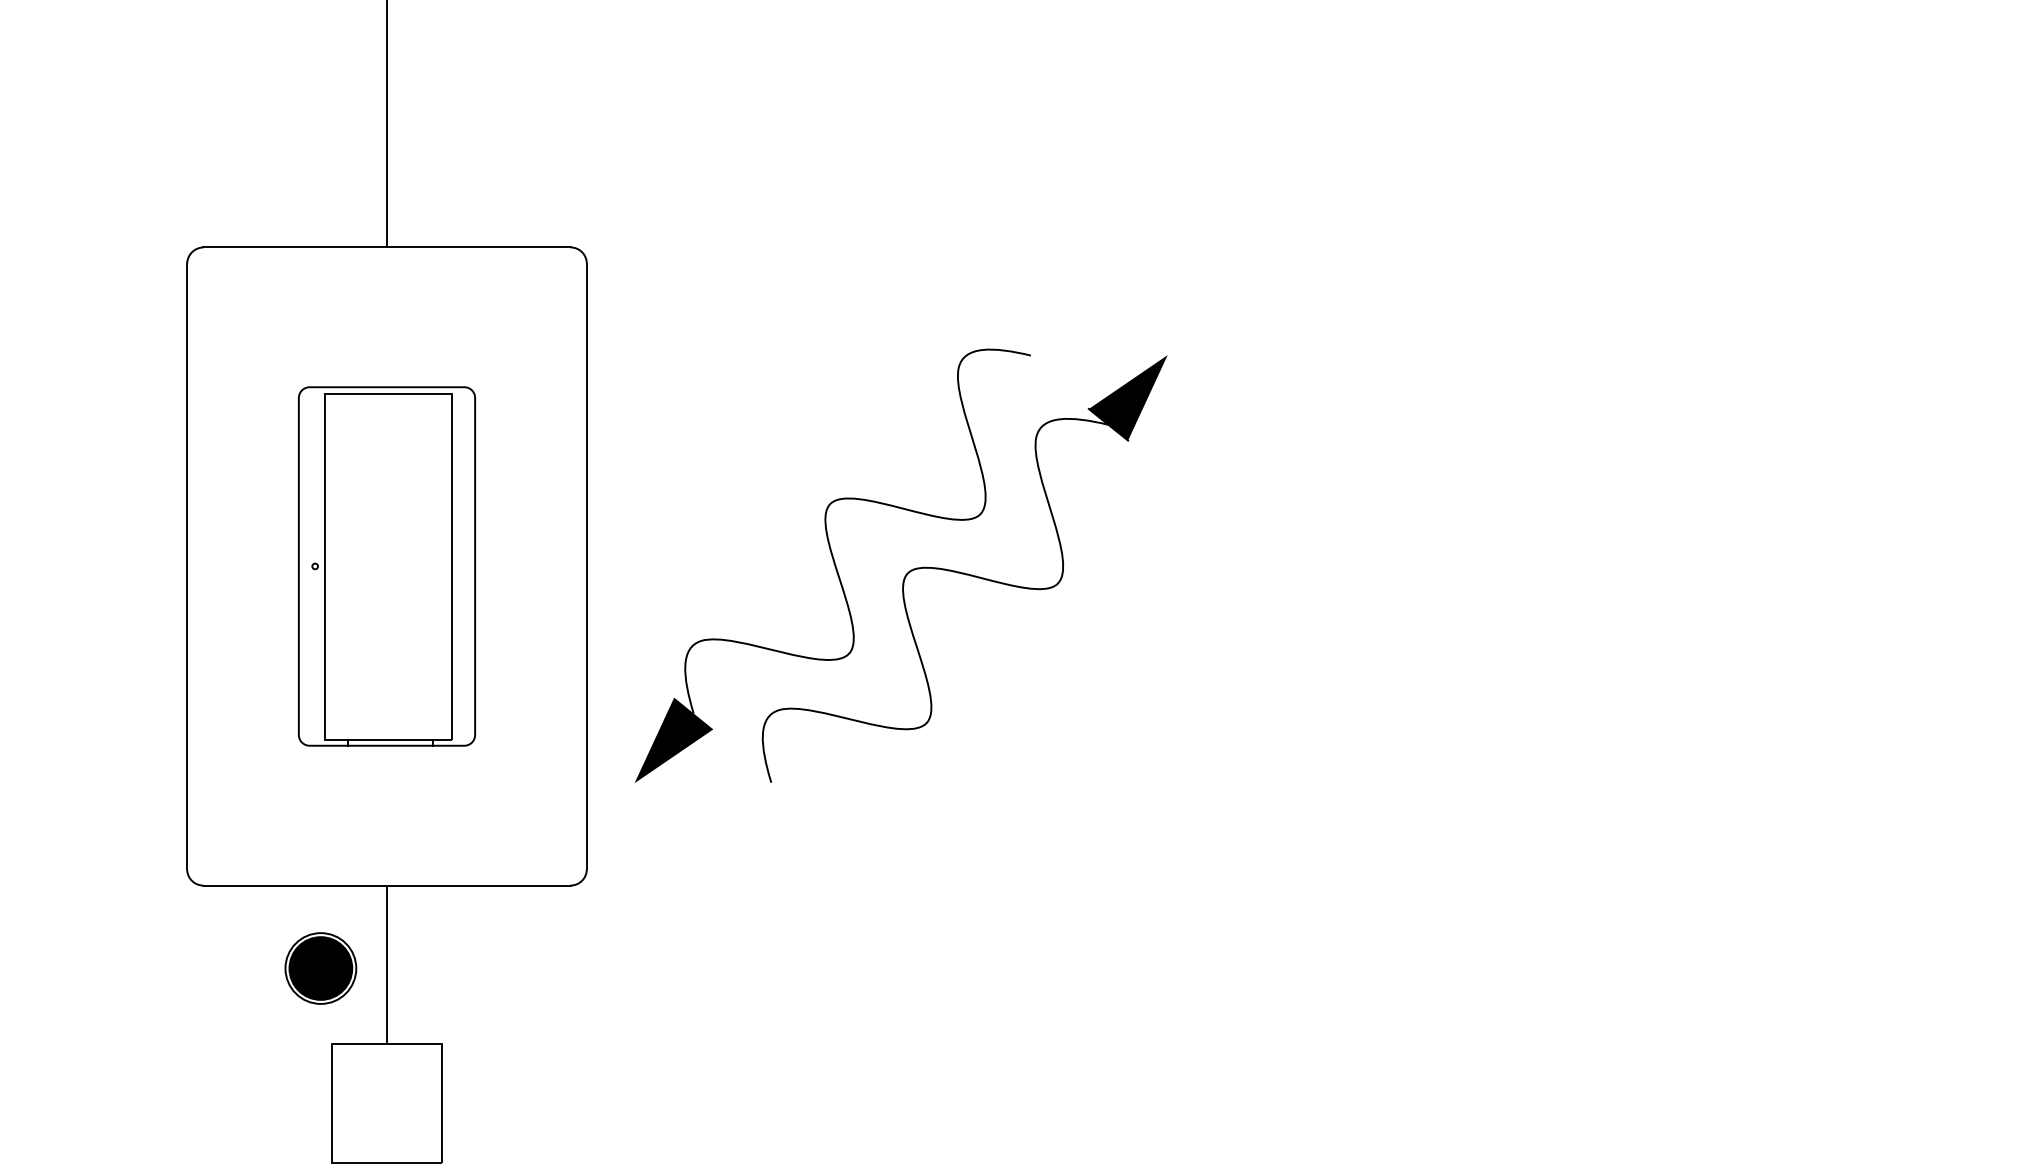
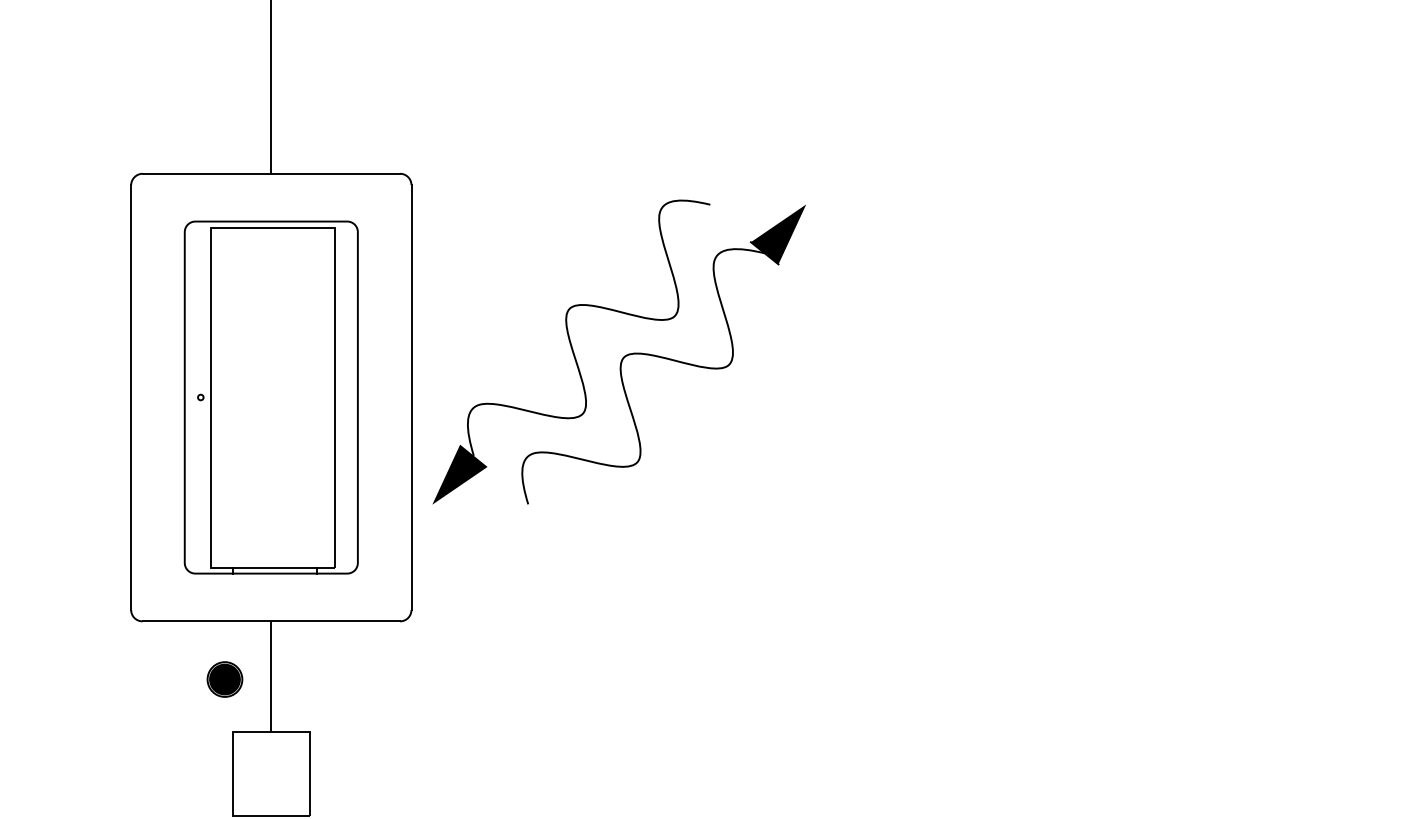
part: (386, 566) -> (270, 397), size x1.4
part: (908, 571) -> (624, 356), moved
part: (320, 968) -> (224, 679), size x0.7

